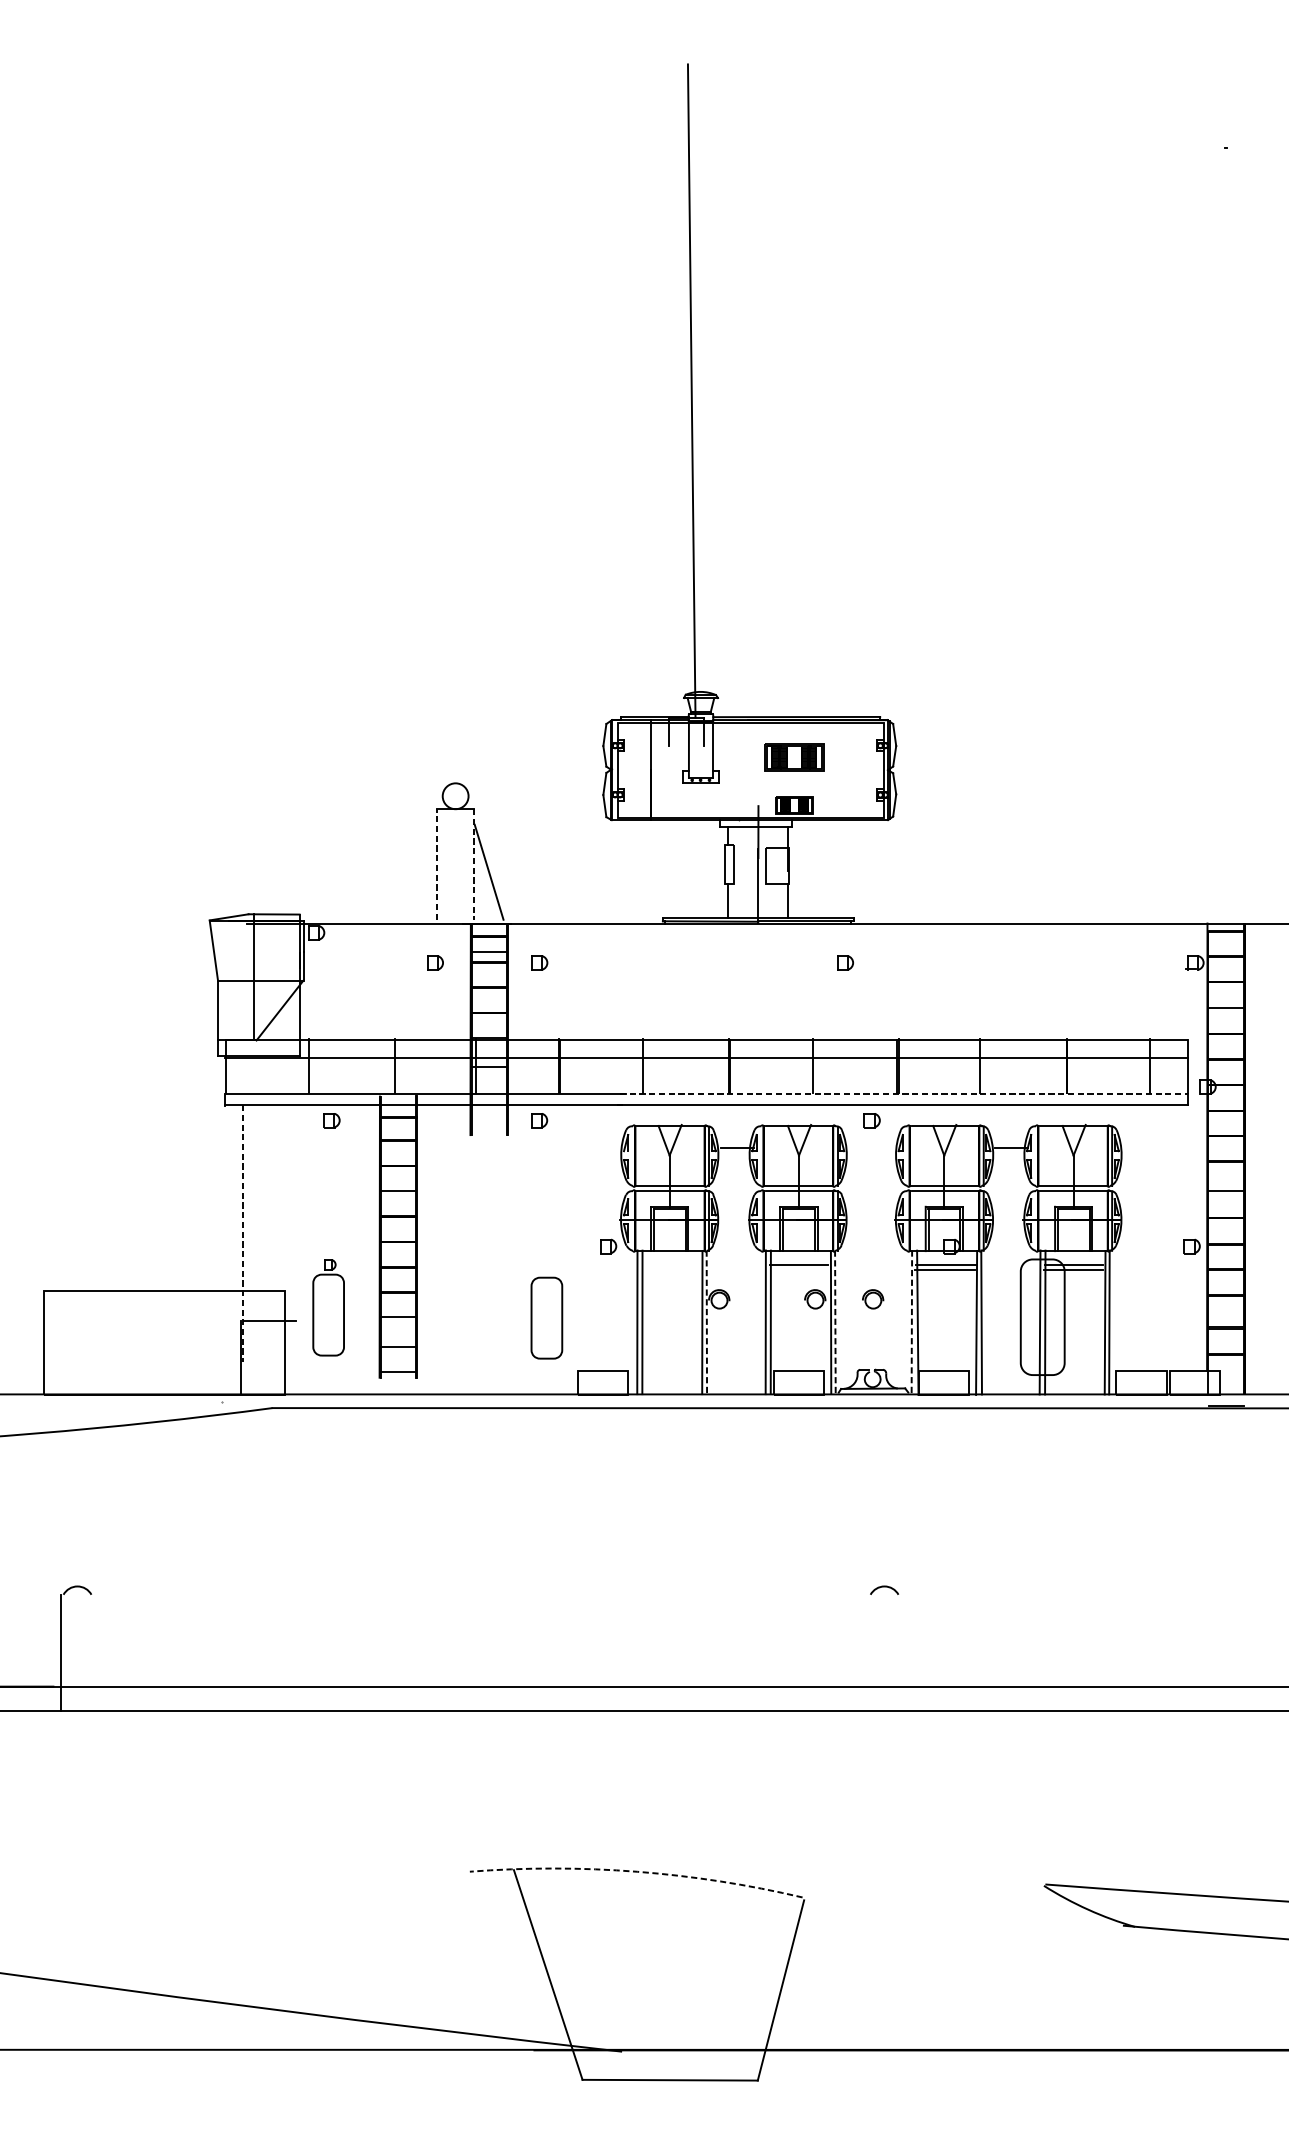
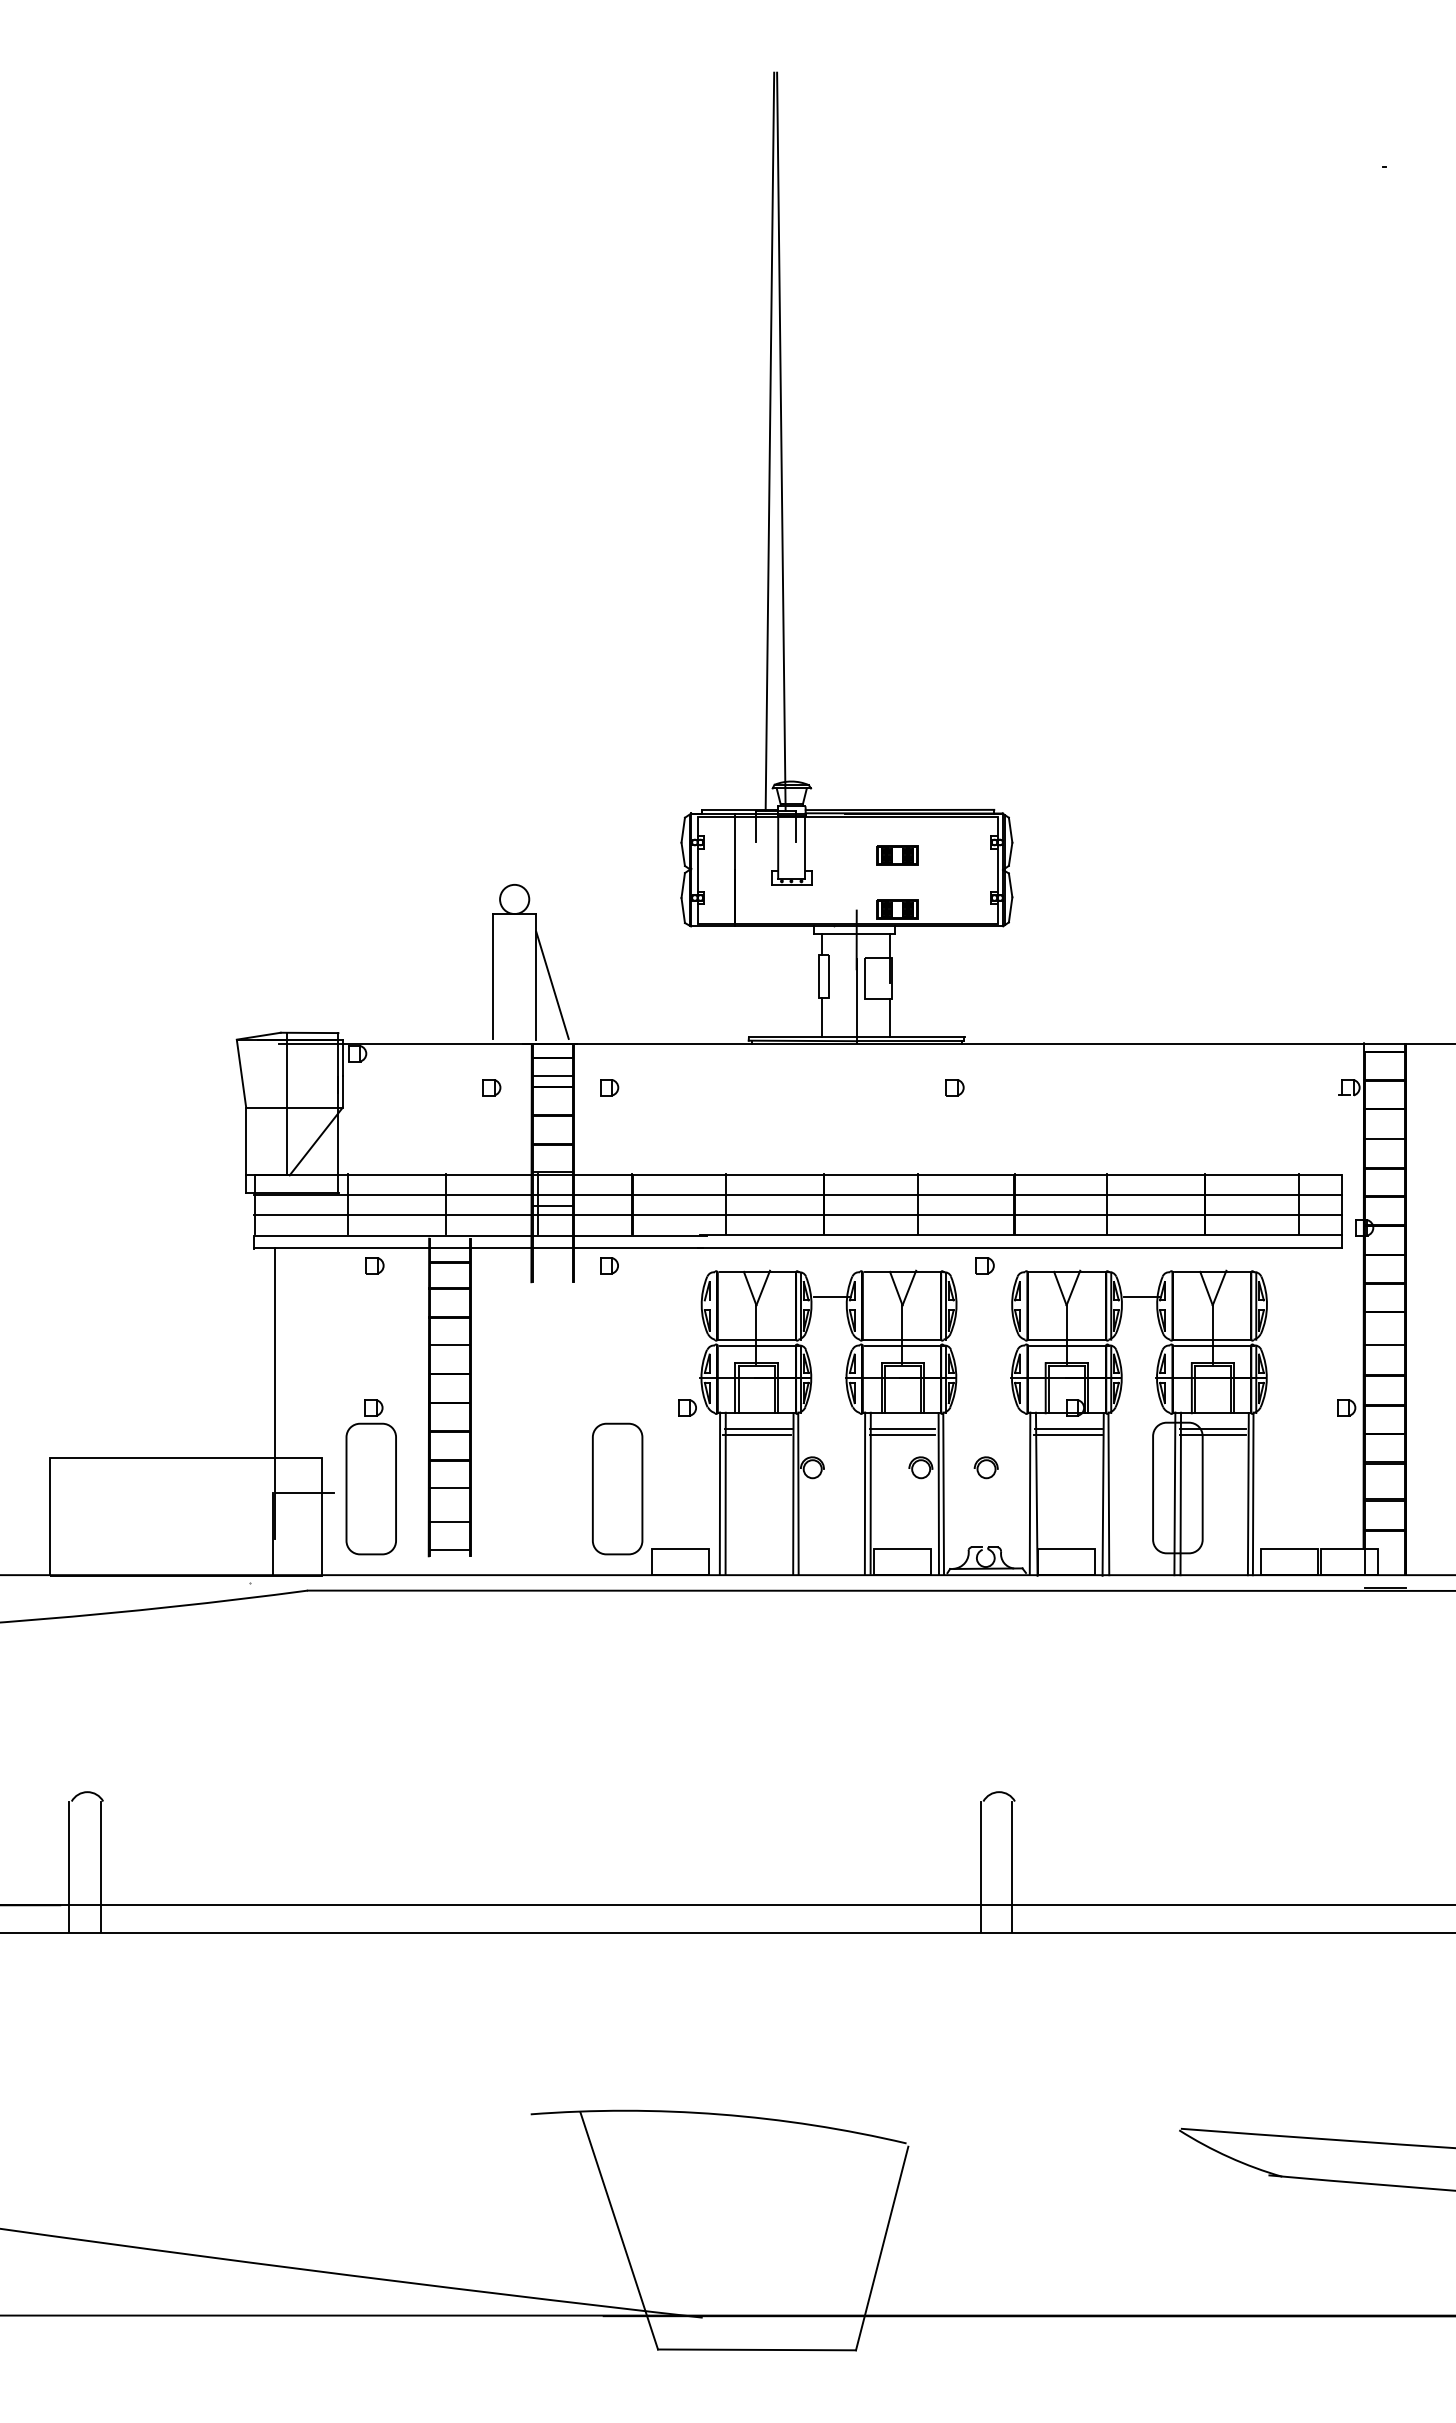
line: (681, 390) -> (769, 441), added
part: (794, 757) -> (897, 855), size x0.62
line: (436, 864) -> (493, 976), dashed -> solid
line: (474, 864) -> (535, 976), dashed -> solid
line: (706, 1075) -> (797, 1214), added
line: (904, 1093) -> (1021, 1235), dashed -> solid
line: (243, 1234) -> (274, 1394), dashed -> solid
line: (670, 1264) -> (757, 1428), added
line: (670, 1269) -> (757, 1434), added
line: (798, 1269) -> (902, 1434), added
part: (328, 1307) -> (370, 1477), size x1.43
part: (546, 1317) -> (617, 1488), size x1.43
line: (706, 1323) -> (798, 1494), dashed -> solid
line: (835, 1323) -> (943, 1494), dashed -> solid
line: (912, 1323) -> (1030, 1494), dashed -> solid
line: (89, 1652) -> (100, 1866), added
line: (868, 1652) -> (980, 1866), added
line: (896, 1652) -> (1012, 1866), added
arc: (636, 1871) -> (719, 2114), dashed -> solid

